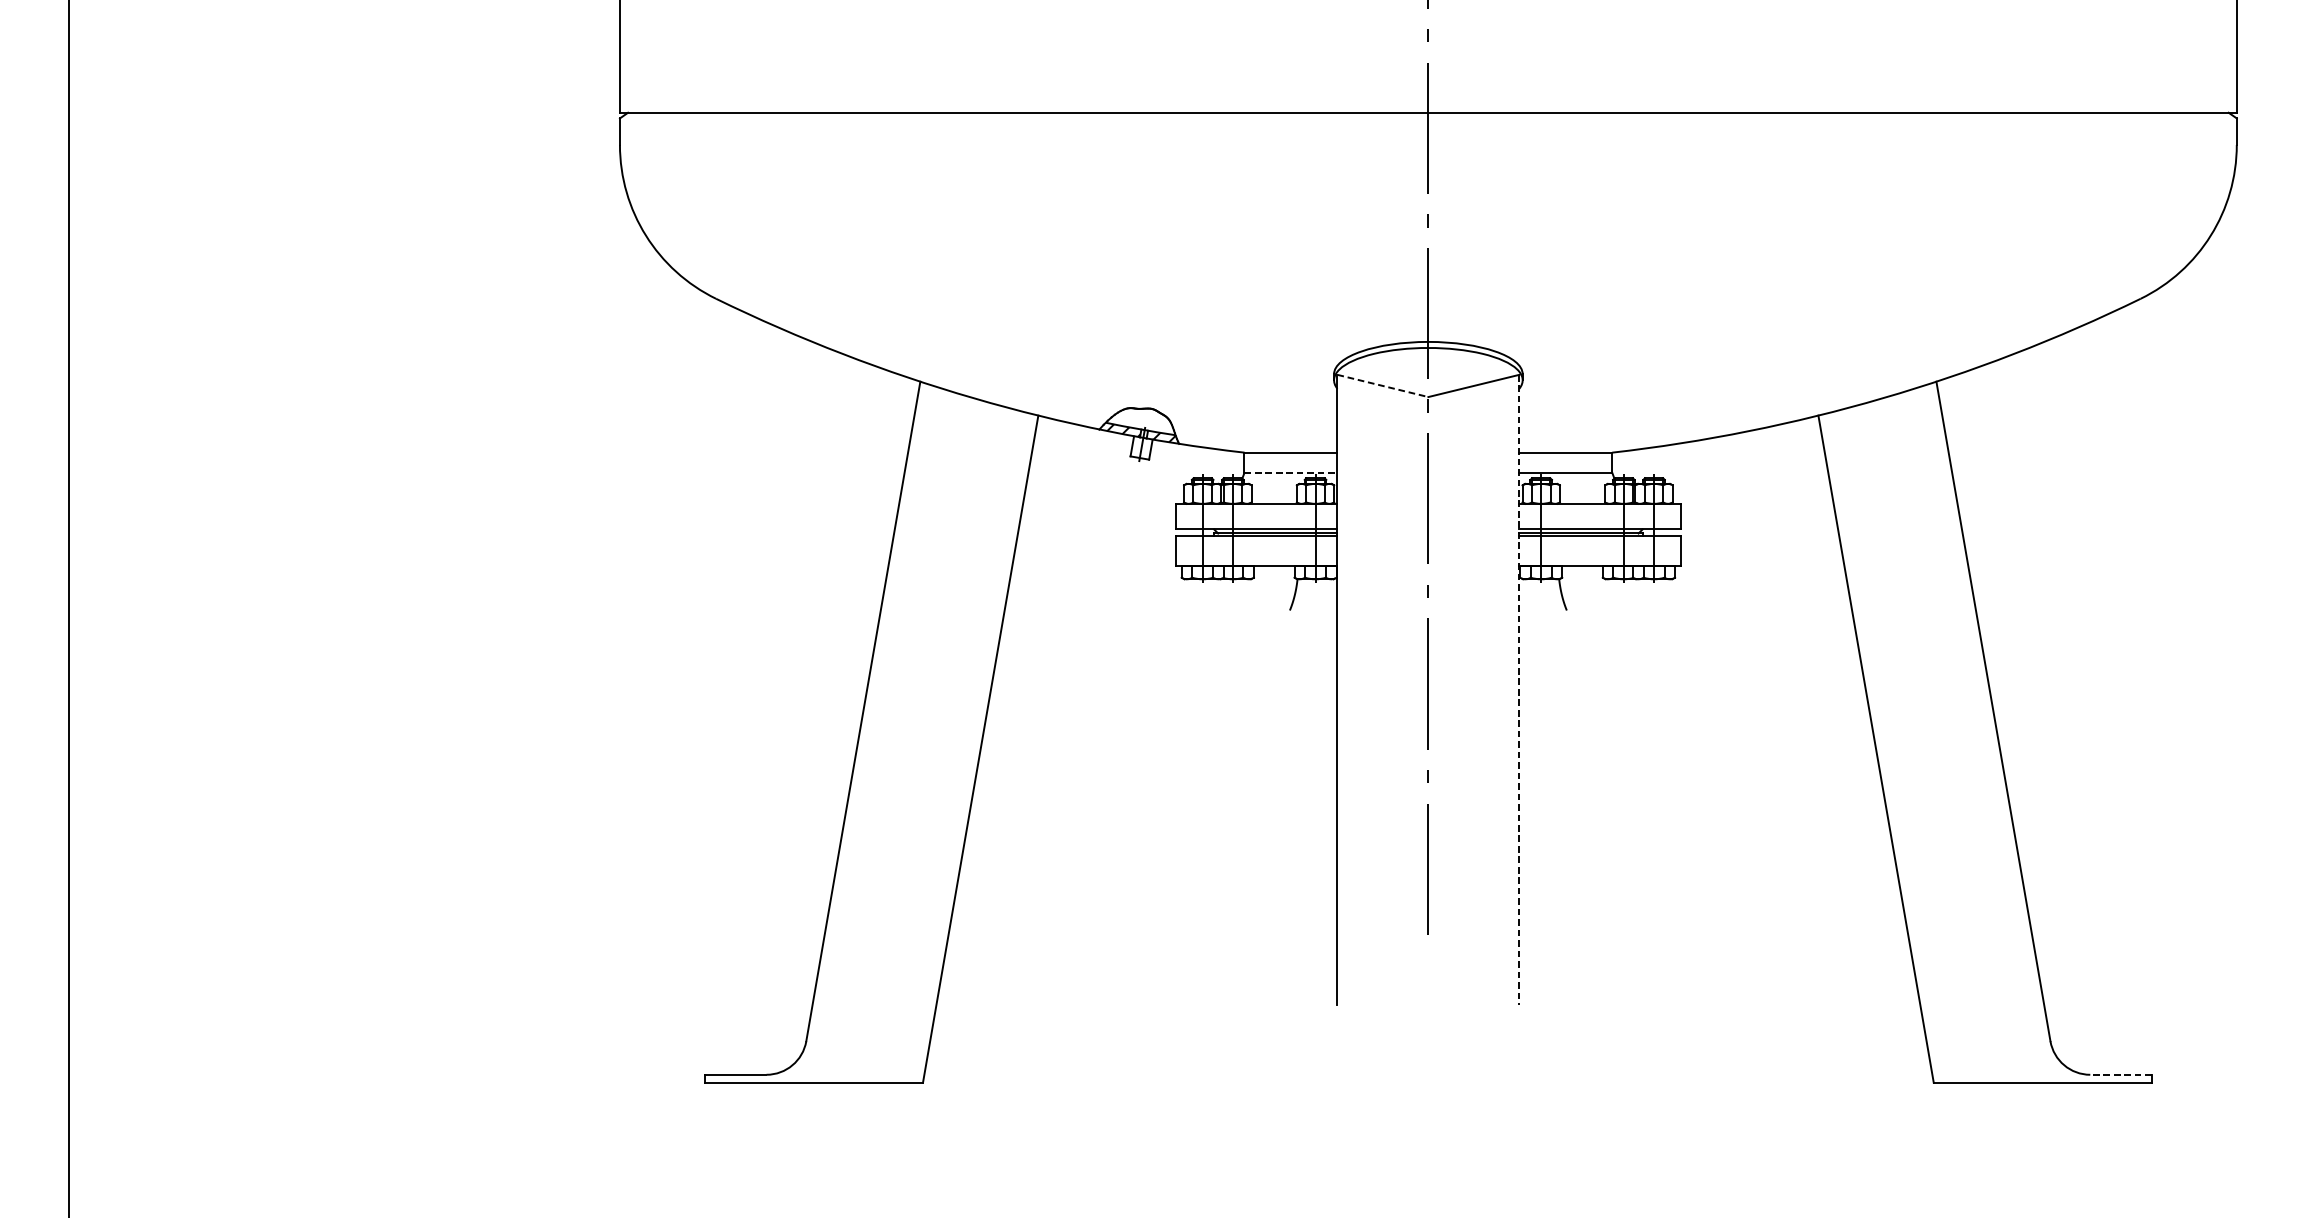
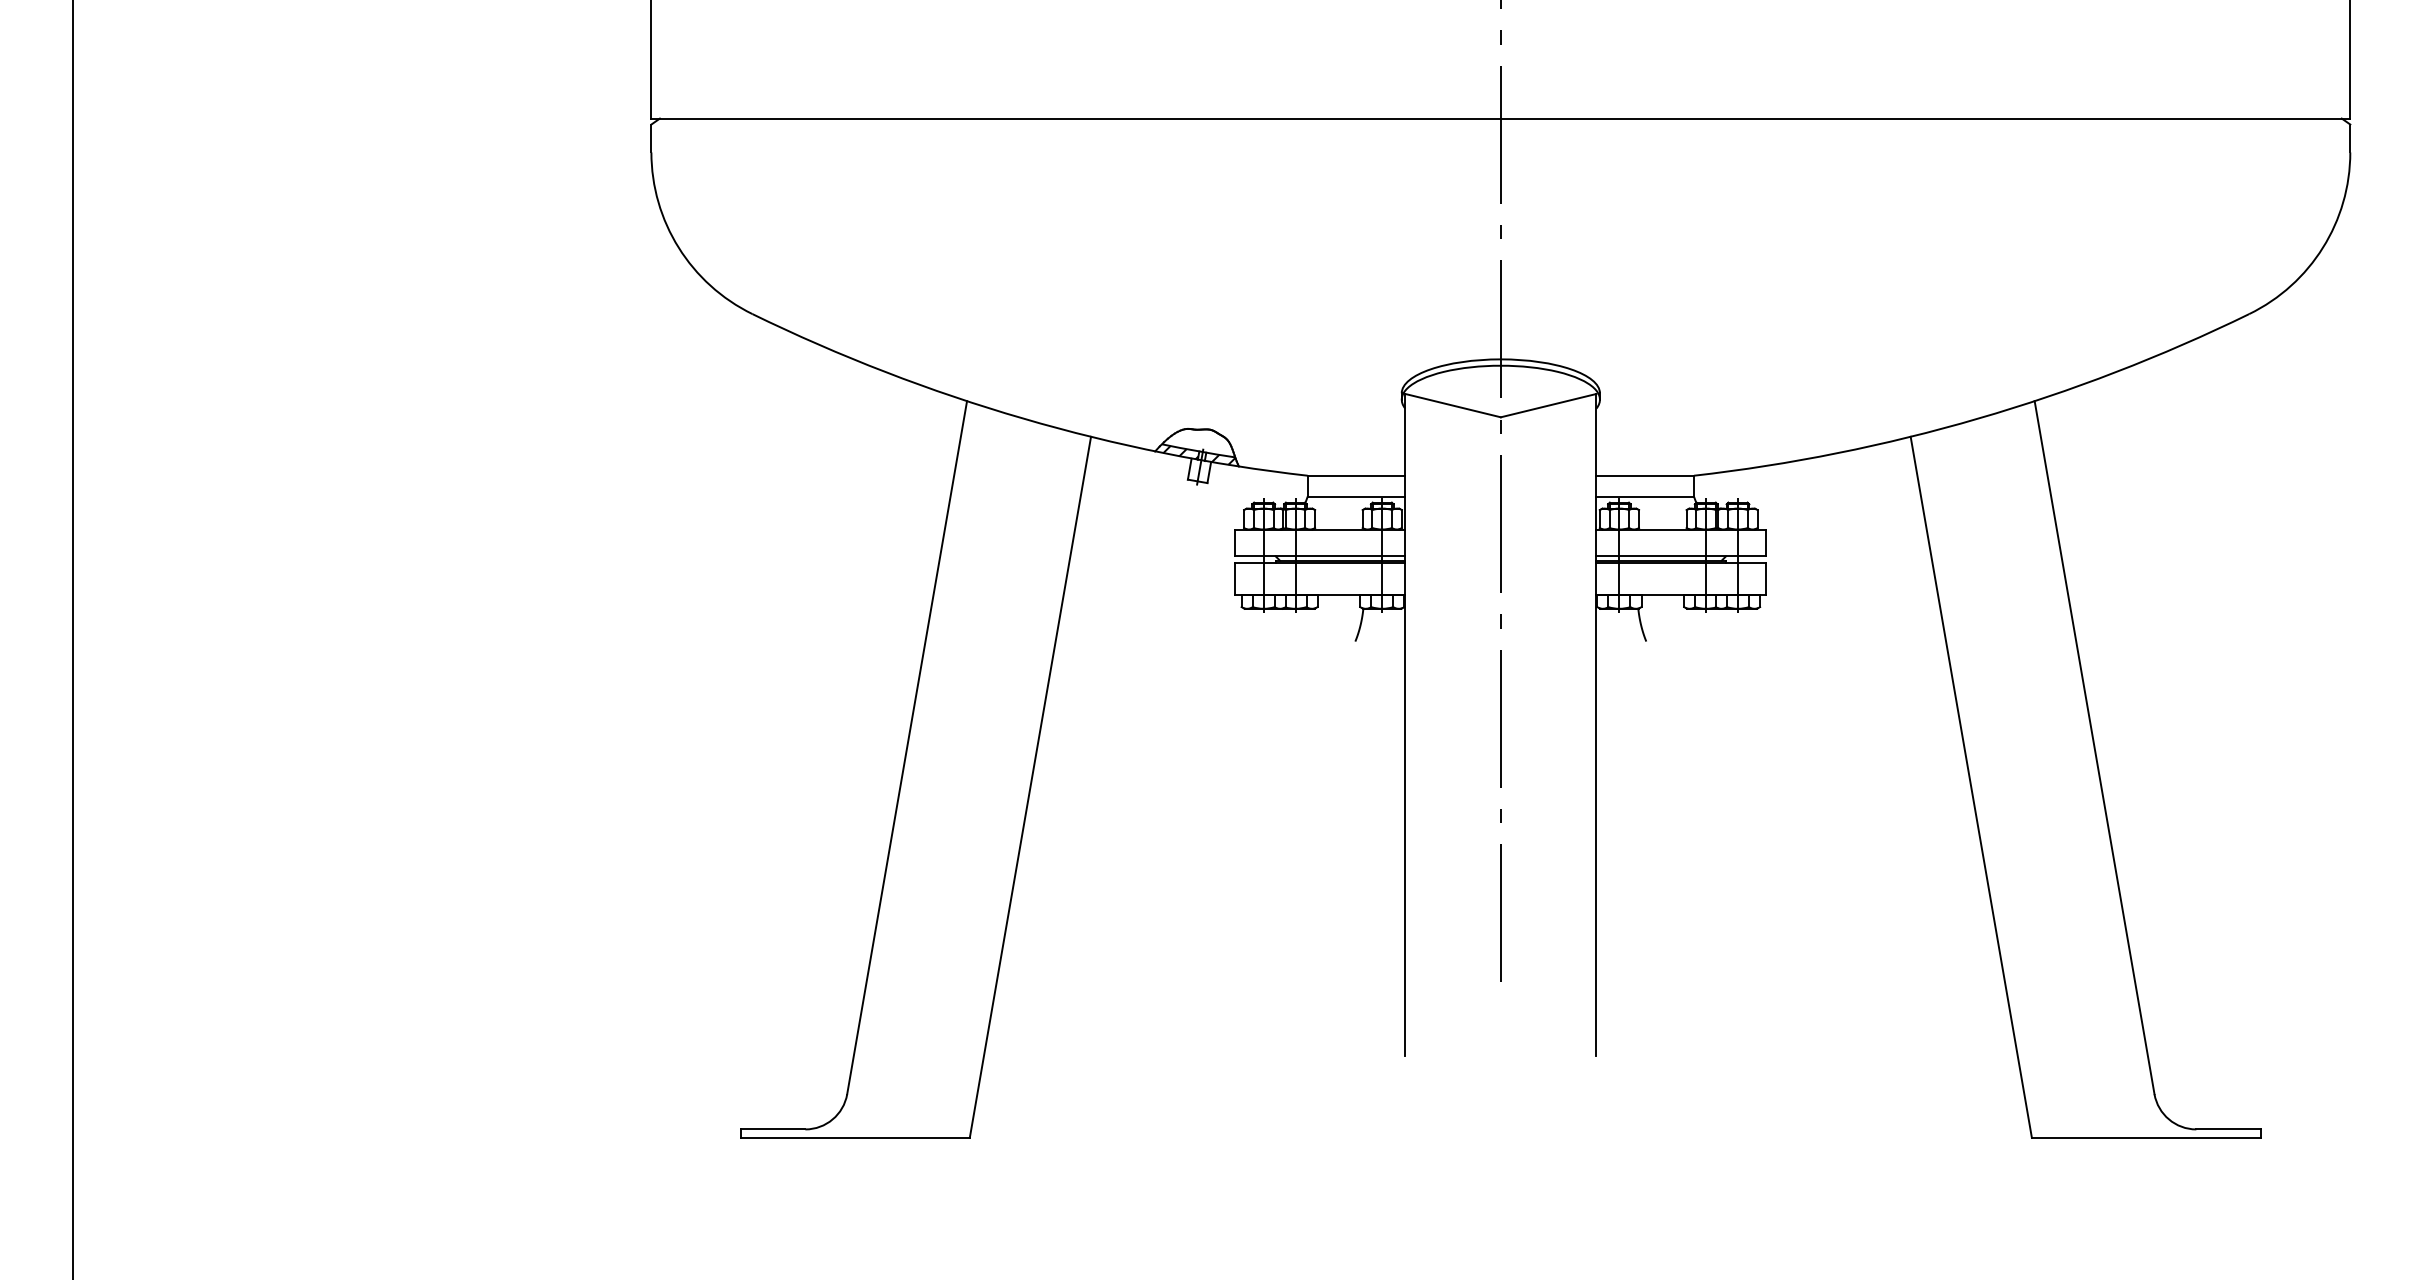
line: (1383, 385) -> (1453, 405), dashed -> solid
line: (1290, 472) -> (1356, 496), dashed -> solid
line: (1519, 689) -> (1596, 724), dashed -> solid
line: (2120, 1074) -> (2228, 1129), dashed -> solid

